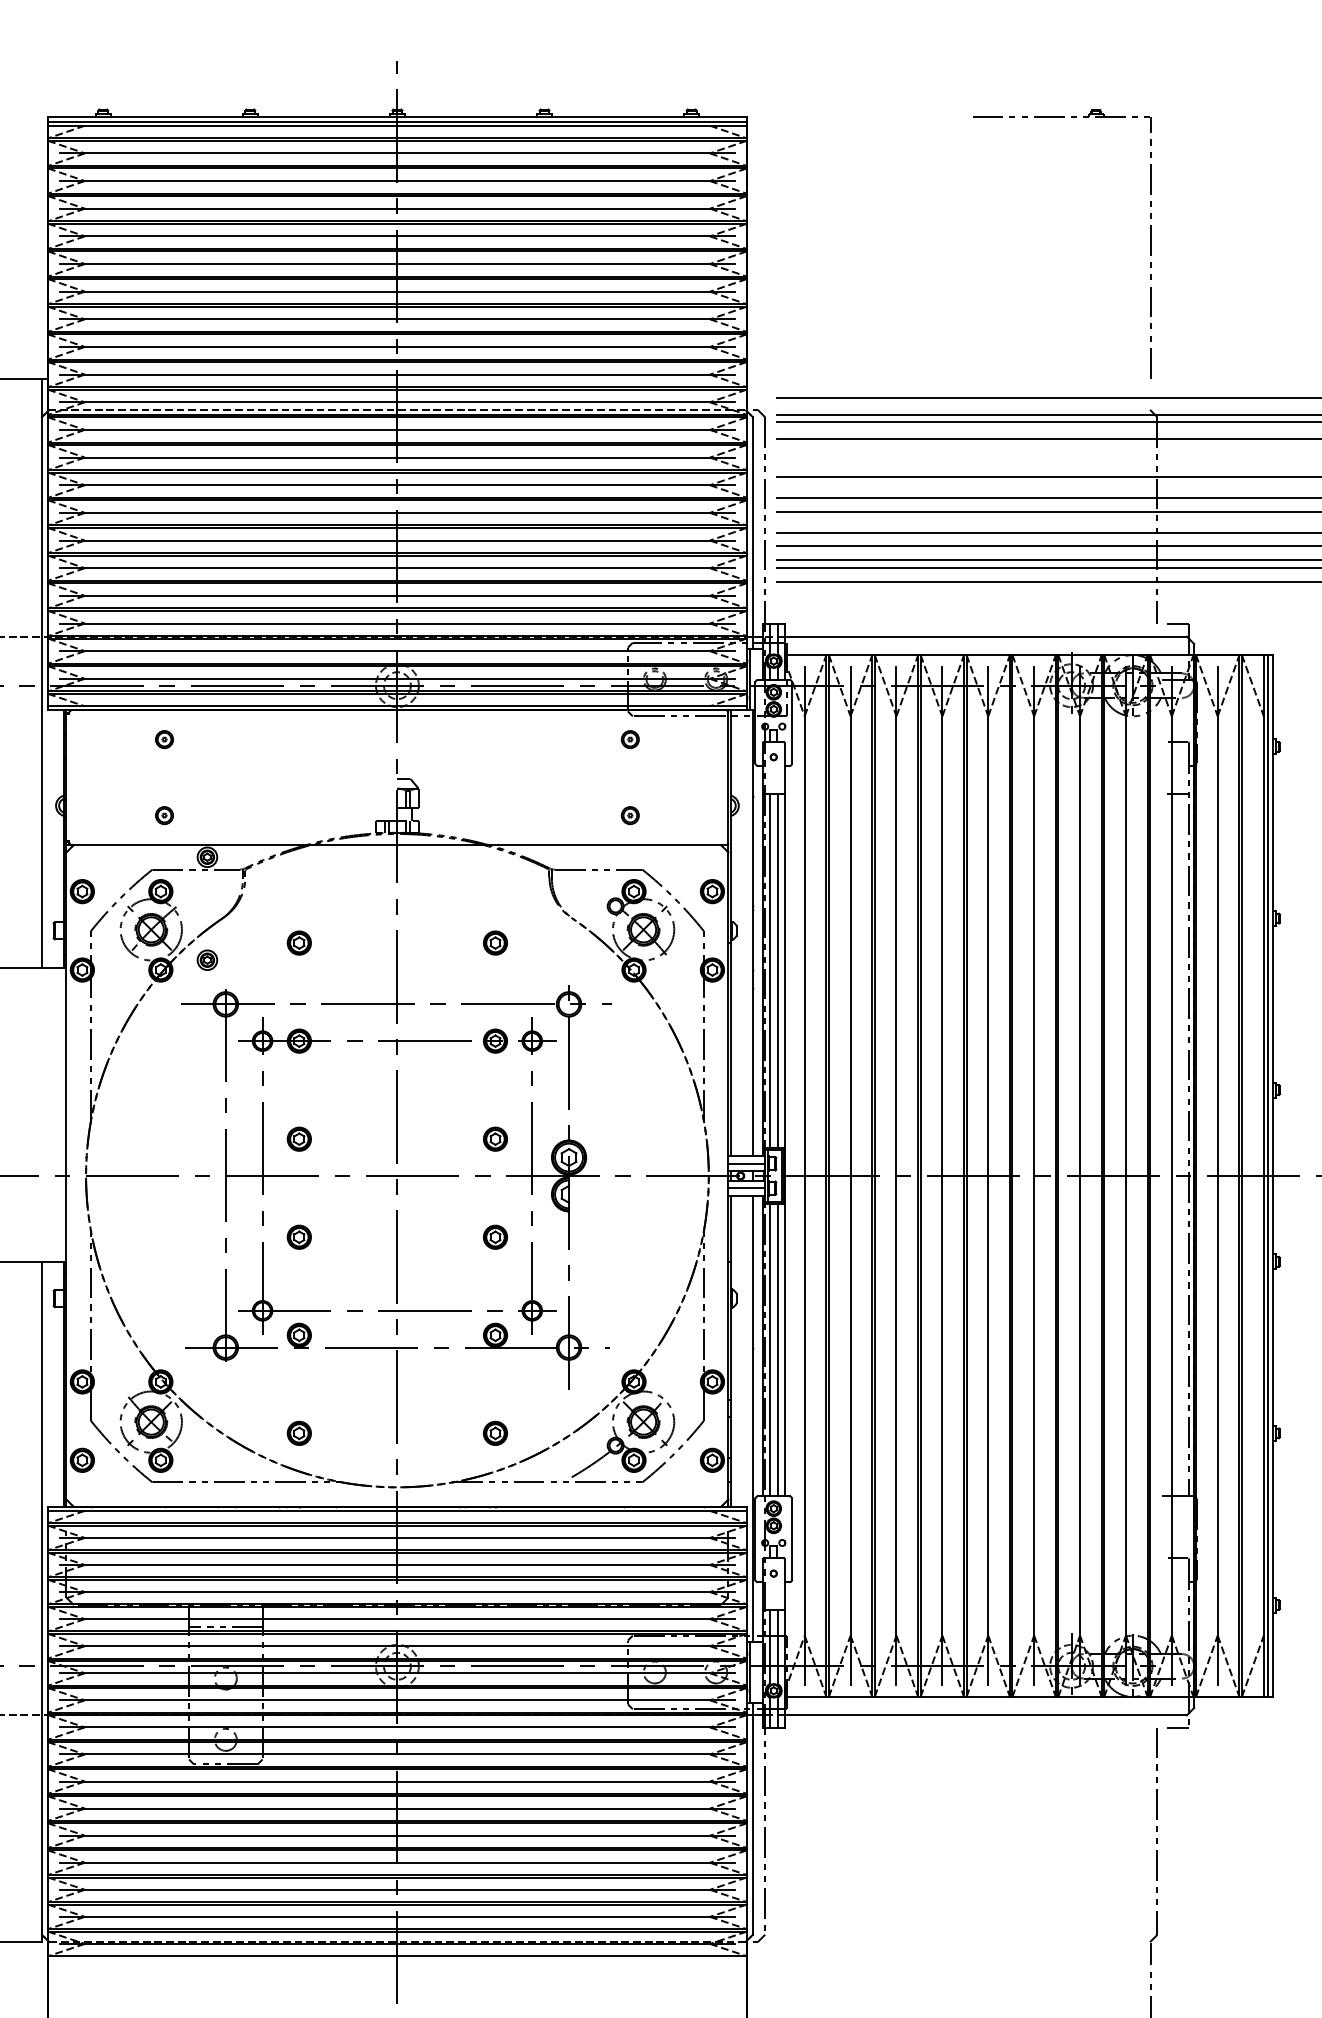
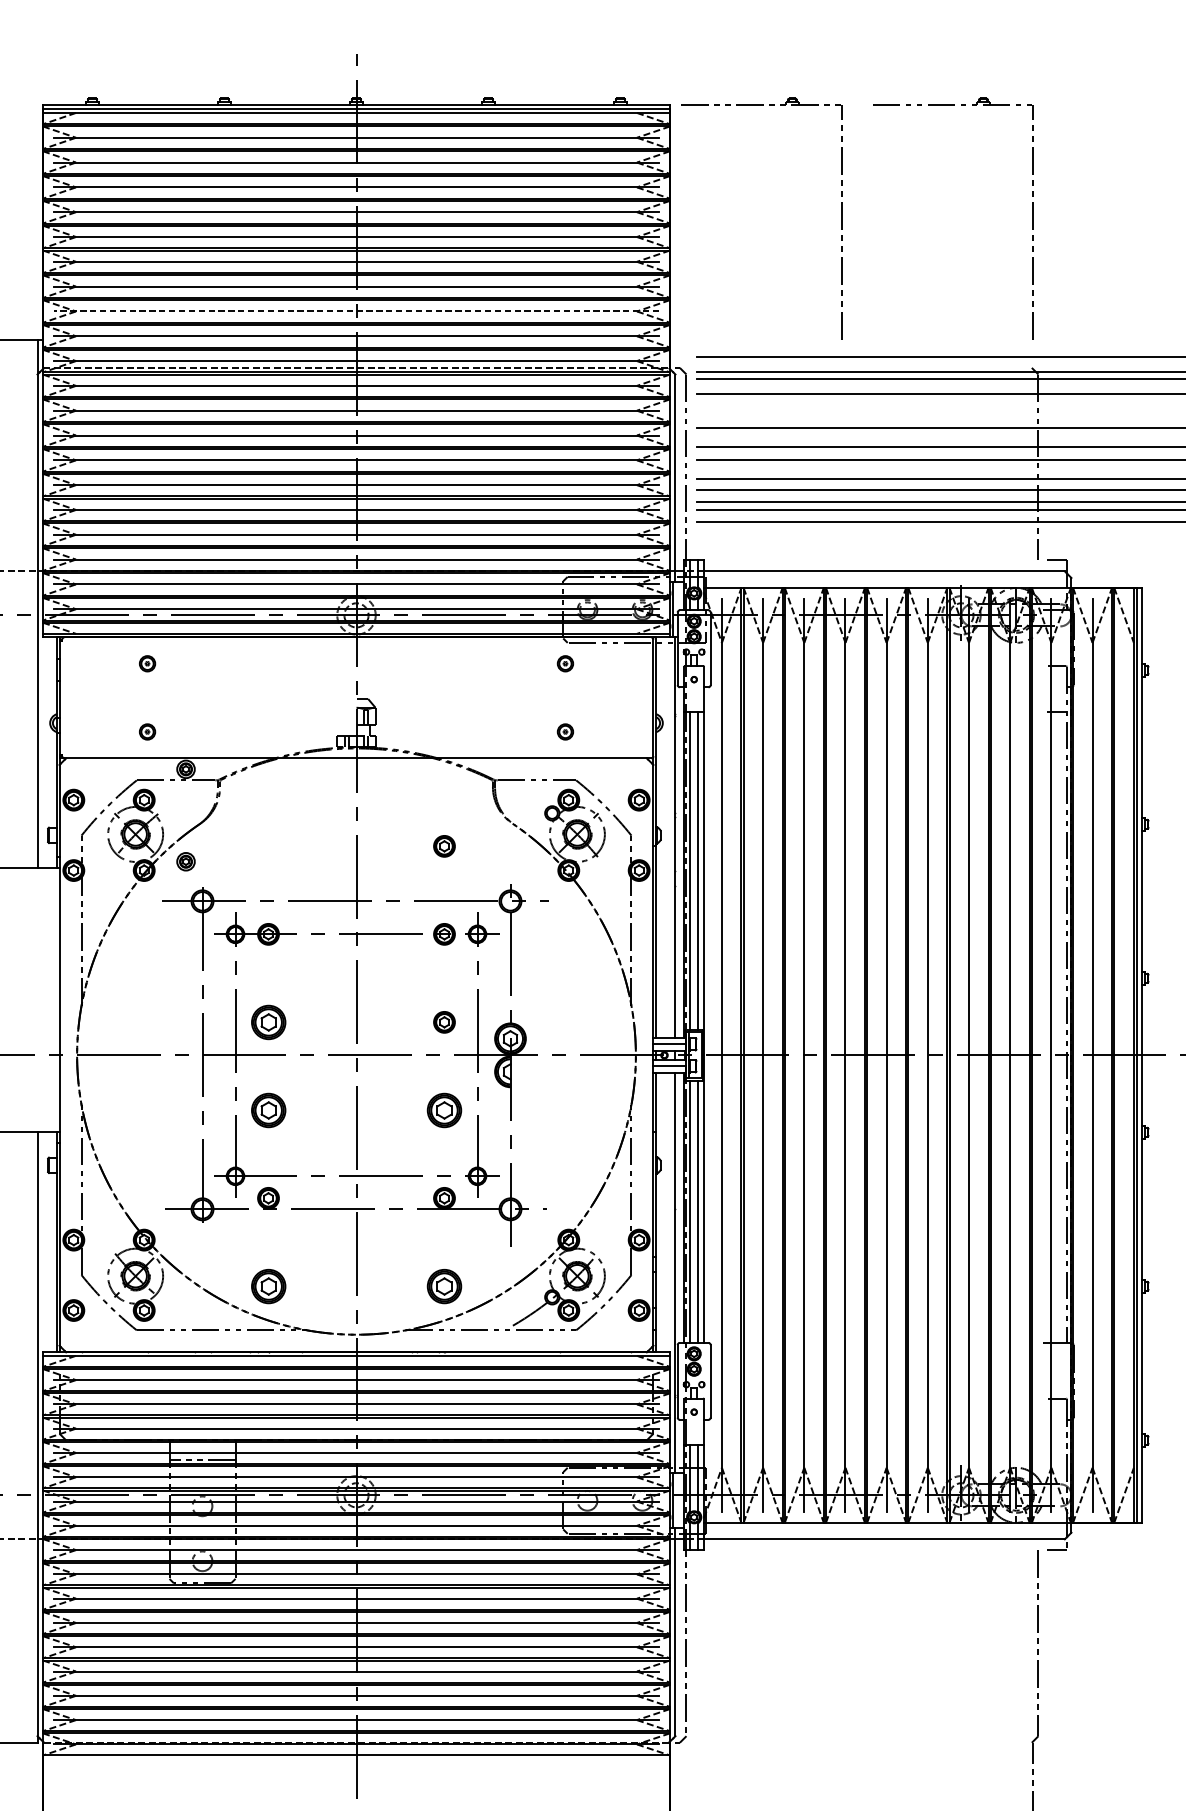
part: (937, 243) -> (841, 218), added
line: (396, 346) -> (355, 311), solid -> dashed
part: (298, 942) -> (267, 845), removed
part: (298, 1138) -> (267, 1021), size x1.6
part: (298, 1236) -> (267, 1109), size x1.6
part: (495, 1236) -> (444, 1109), size x1.6
part: (298, 1432) -> (267, 1285), size x1.6
part: (495, 1432) -> (444, 1285), size x1.6

